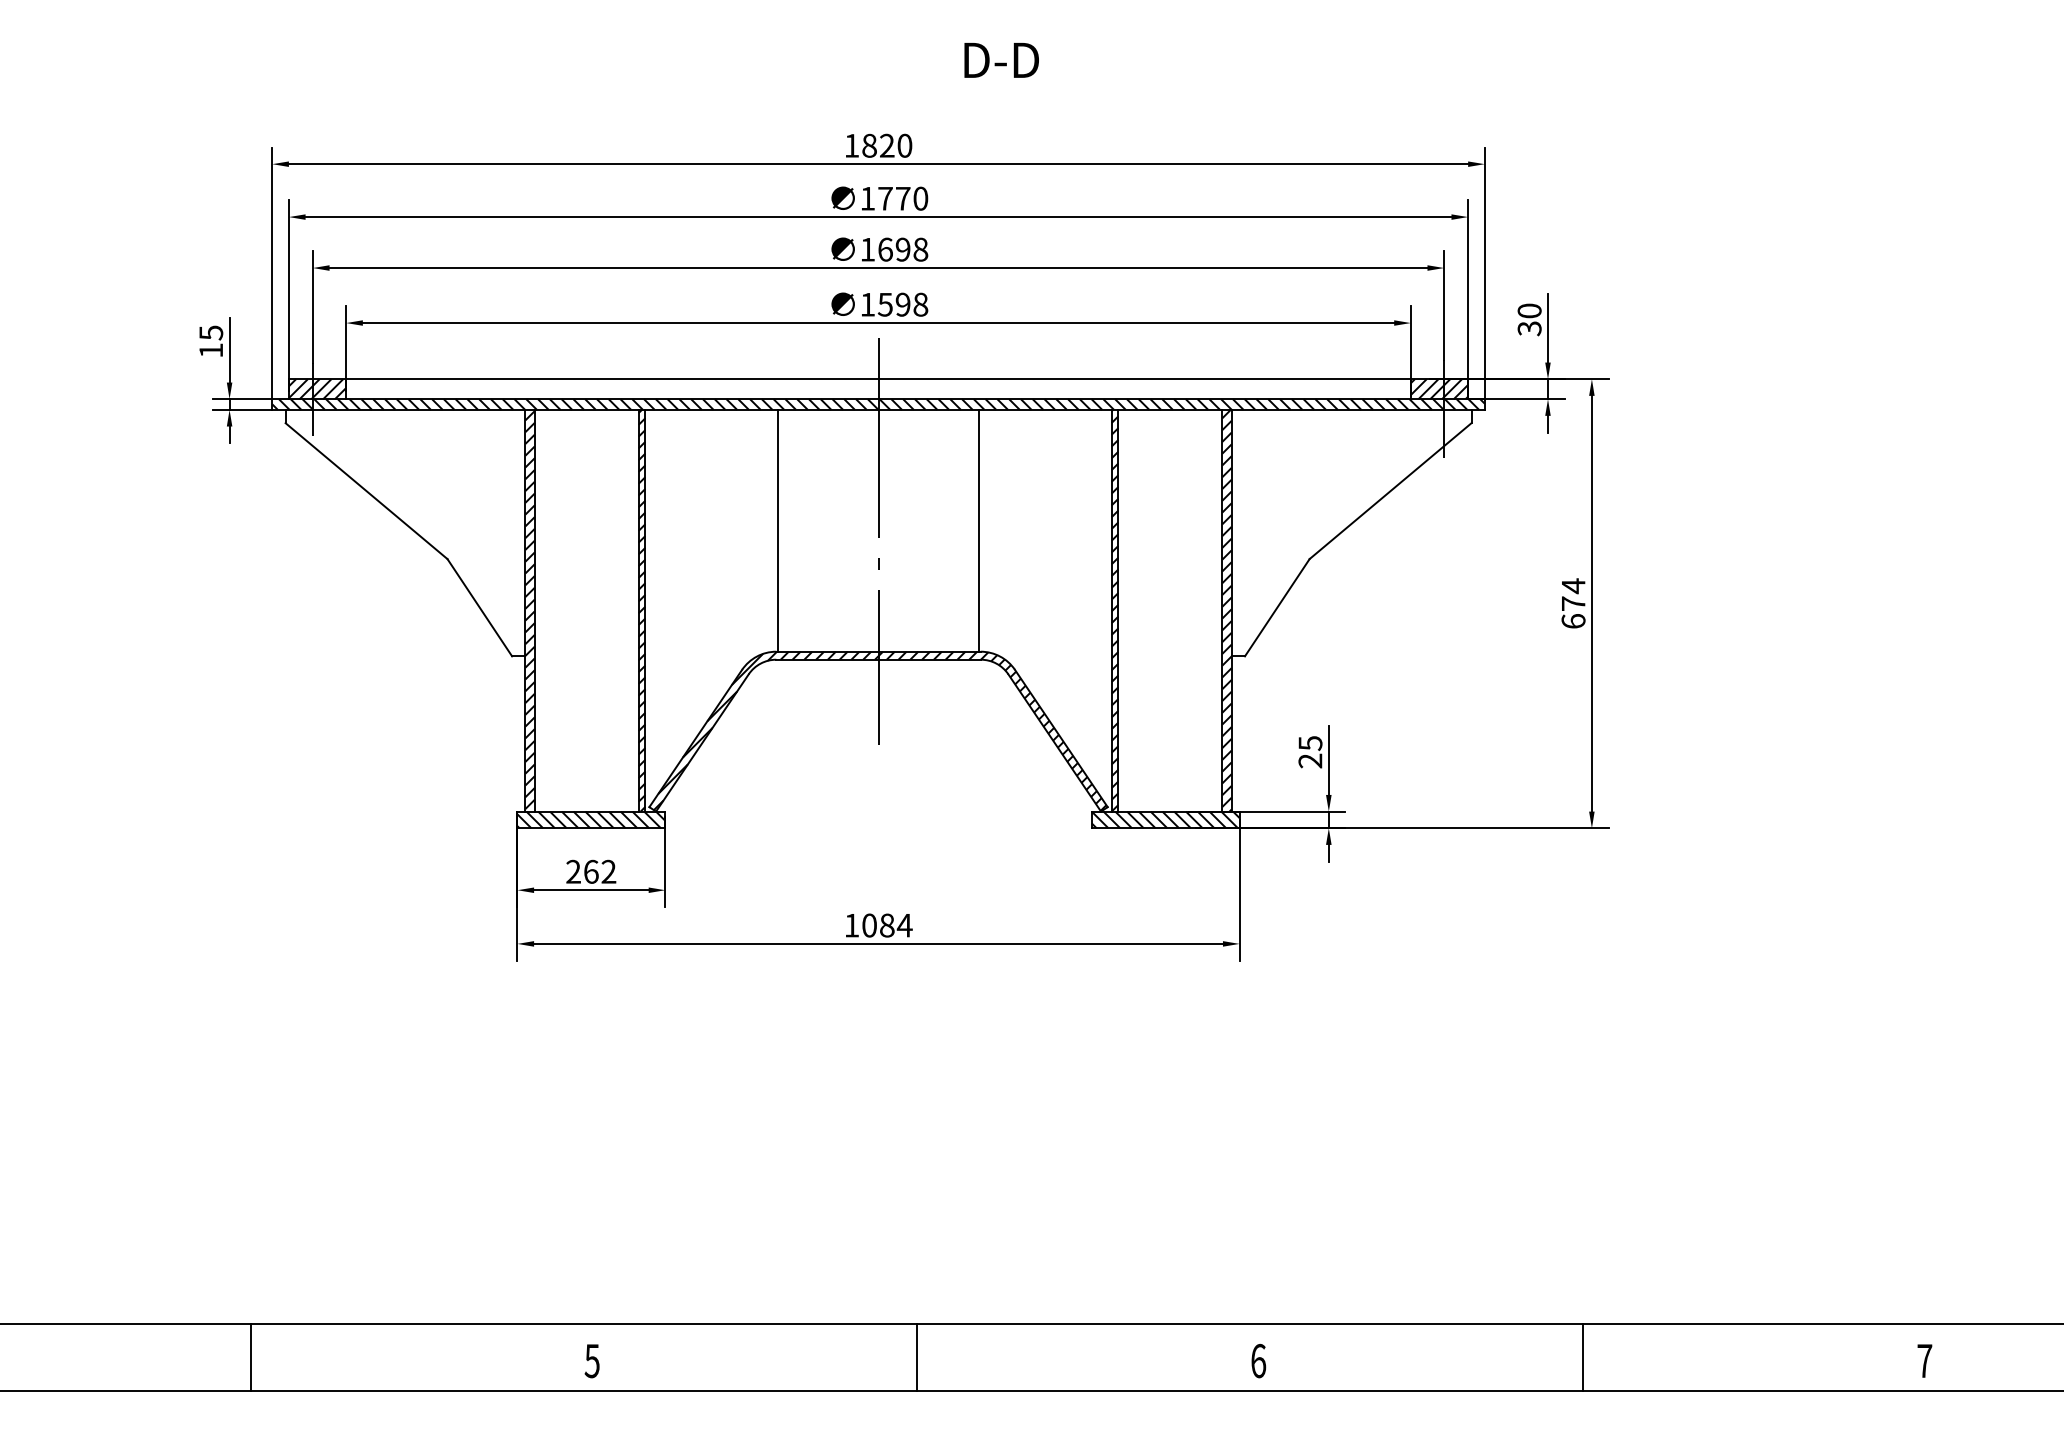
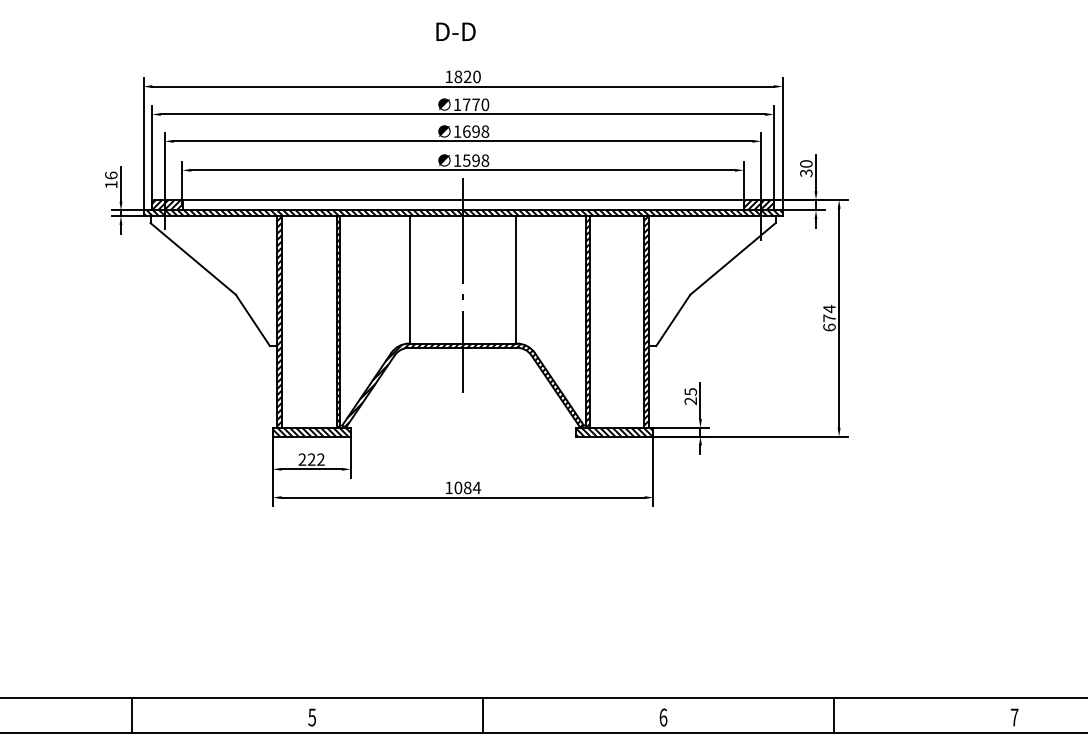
text: (1000, 59) -> (455, 31), moved
text: (211, 332) -> (111, 175), 15 -> 16
text: (590, 871) -> (311, 459), 262 -> 222

